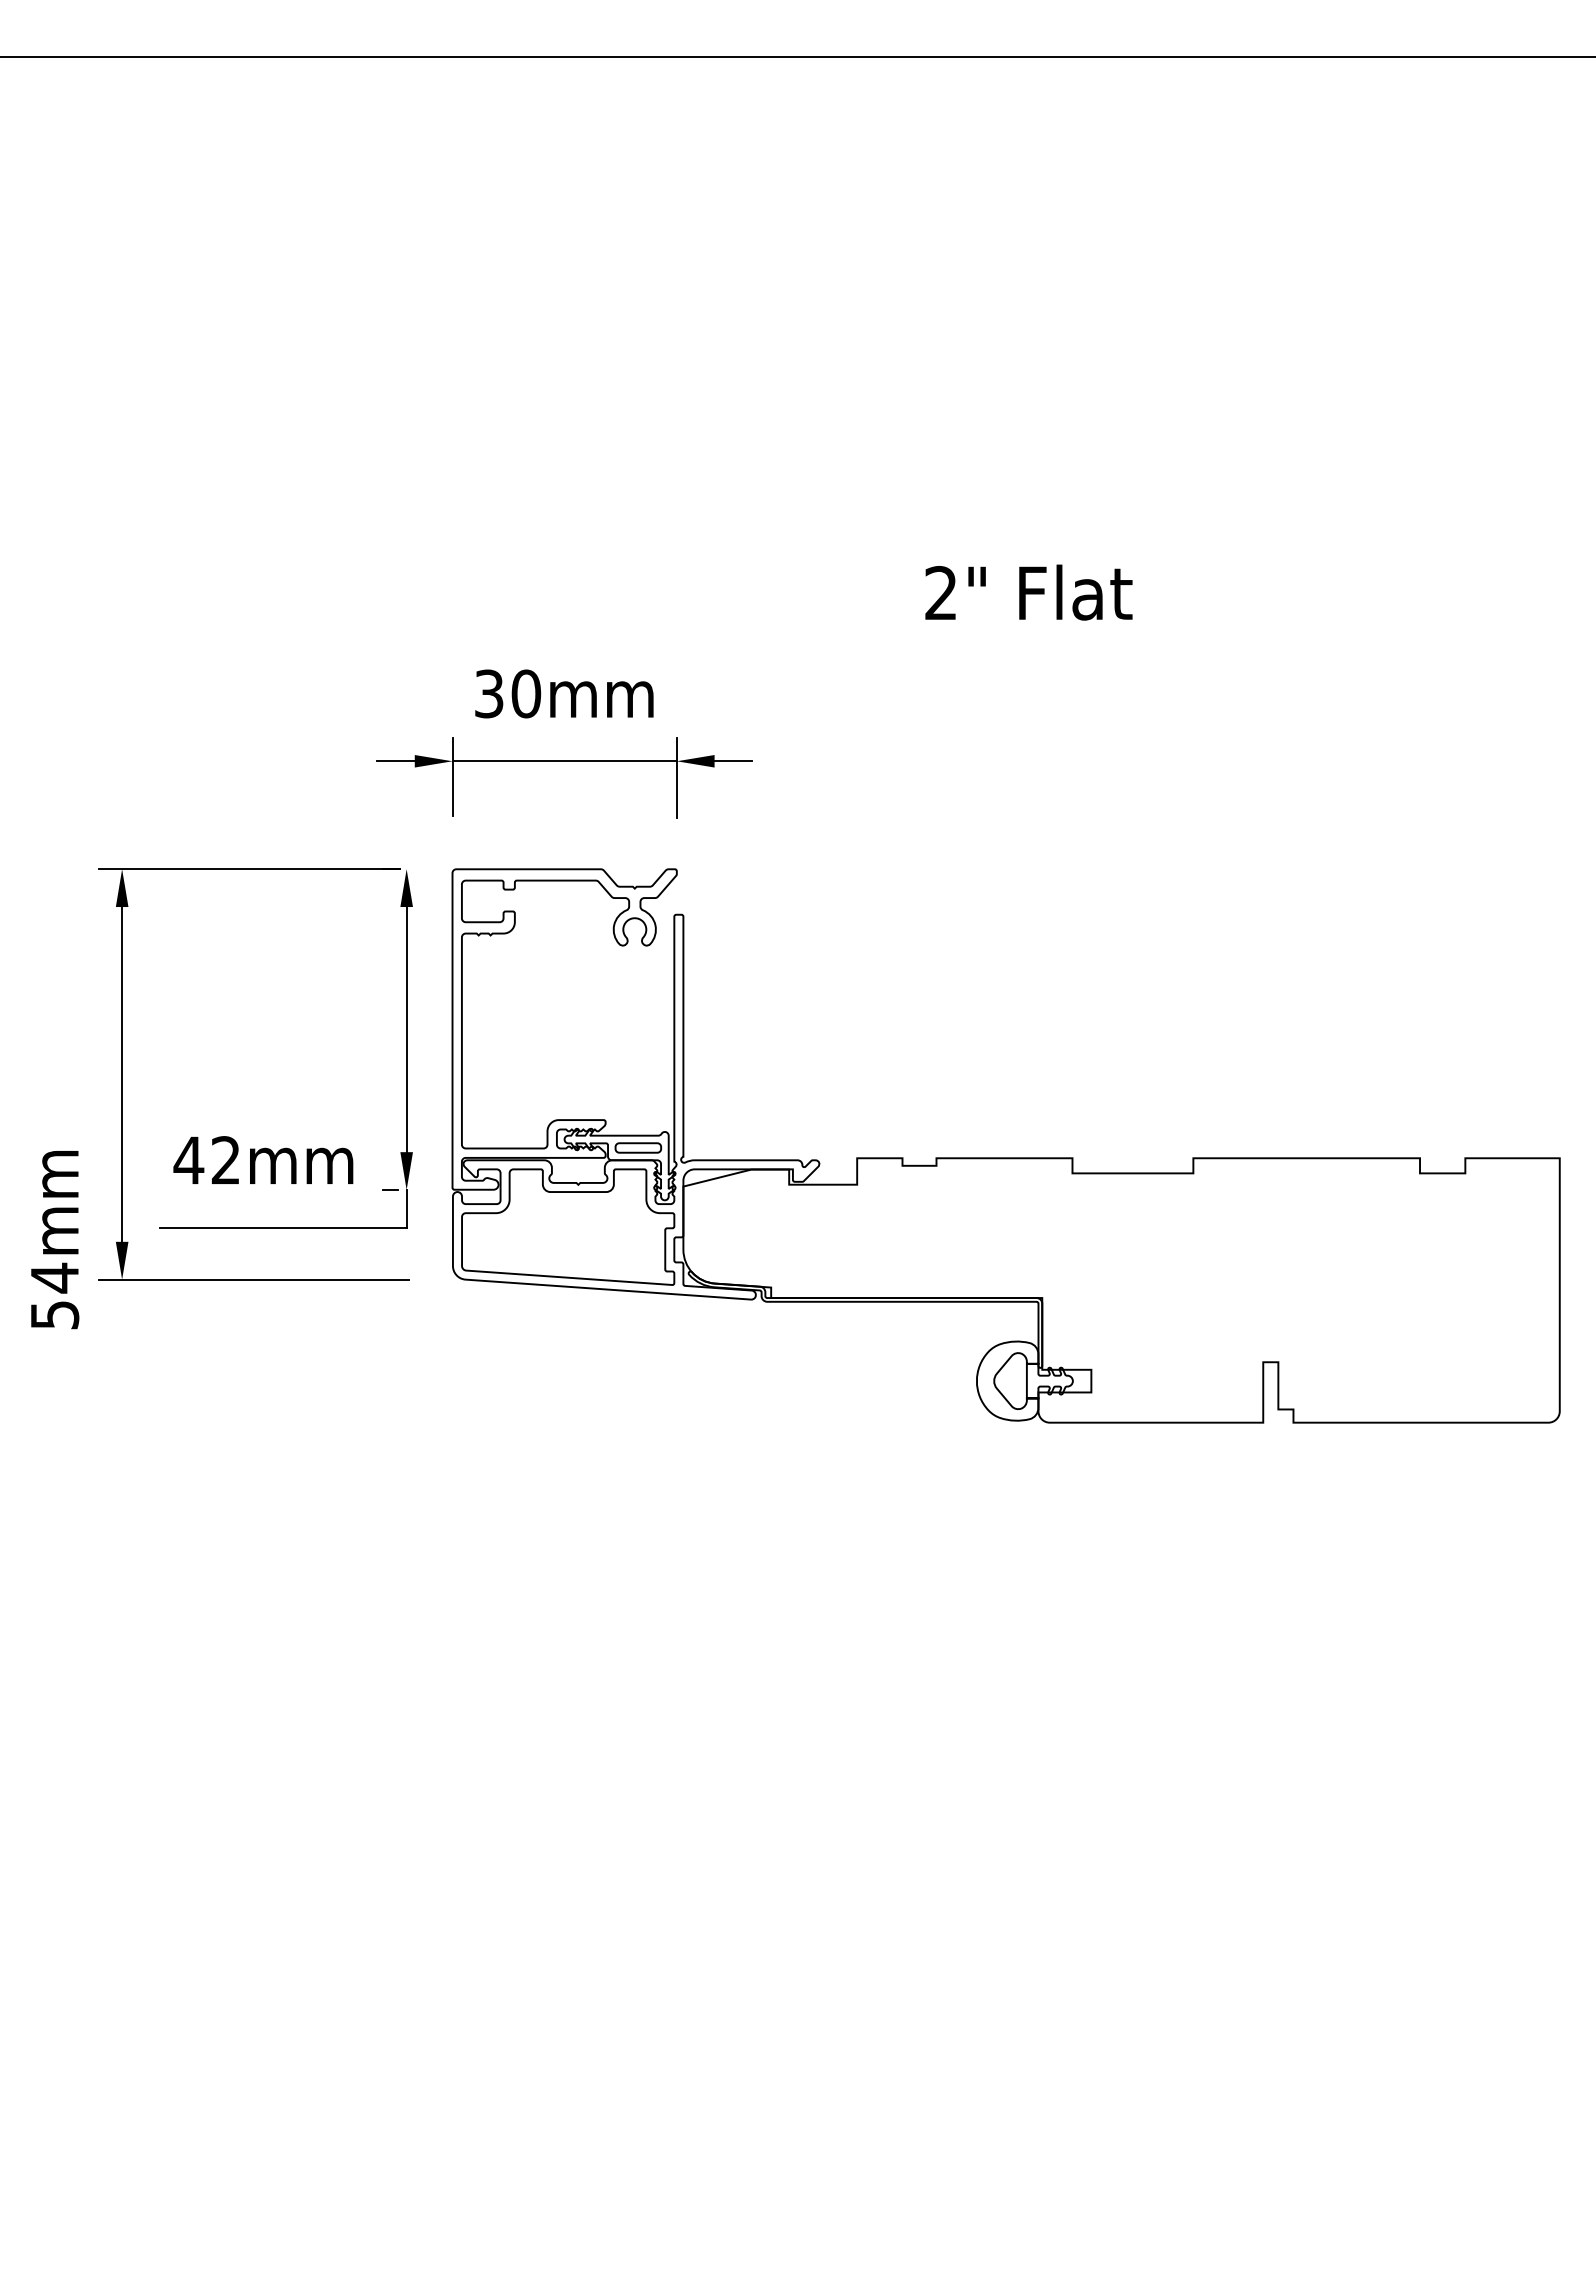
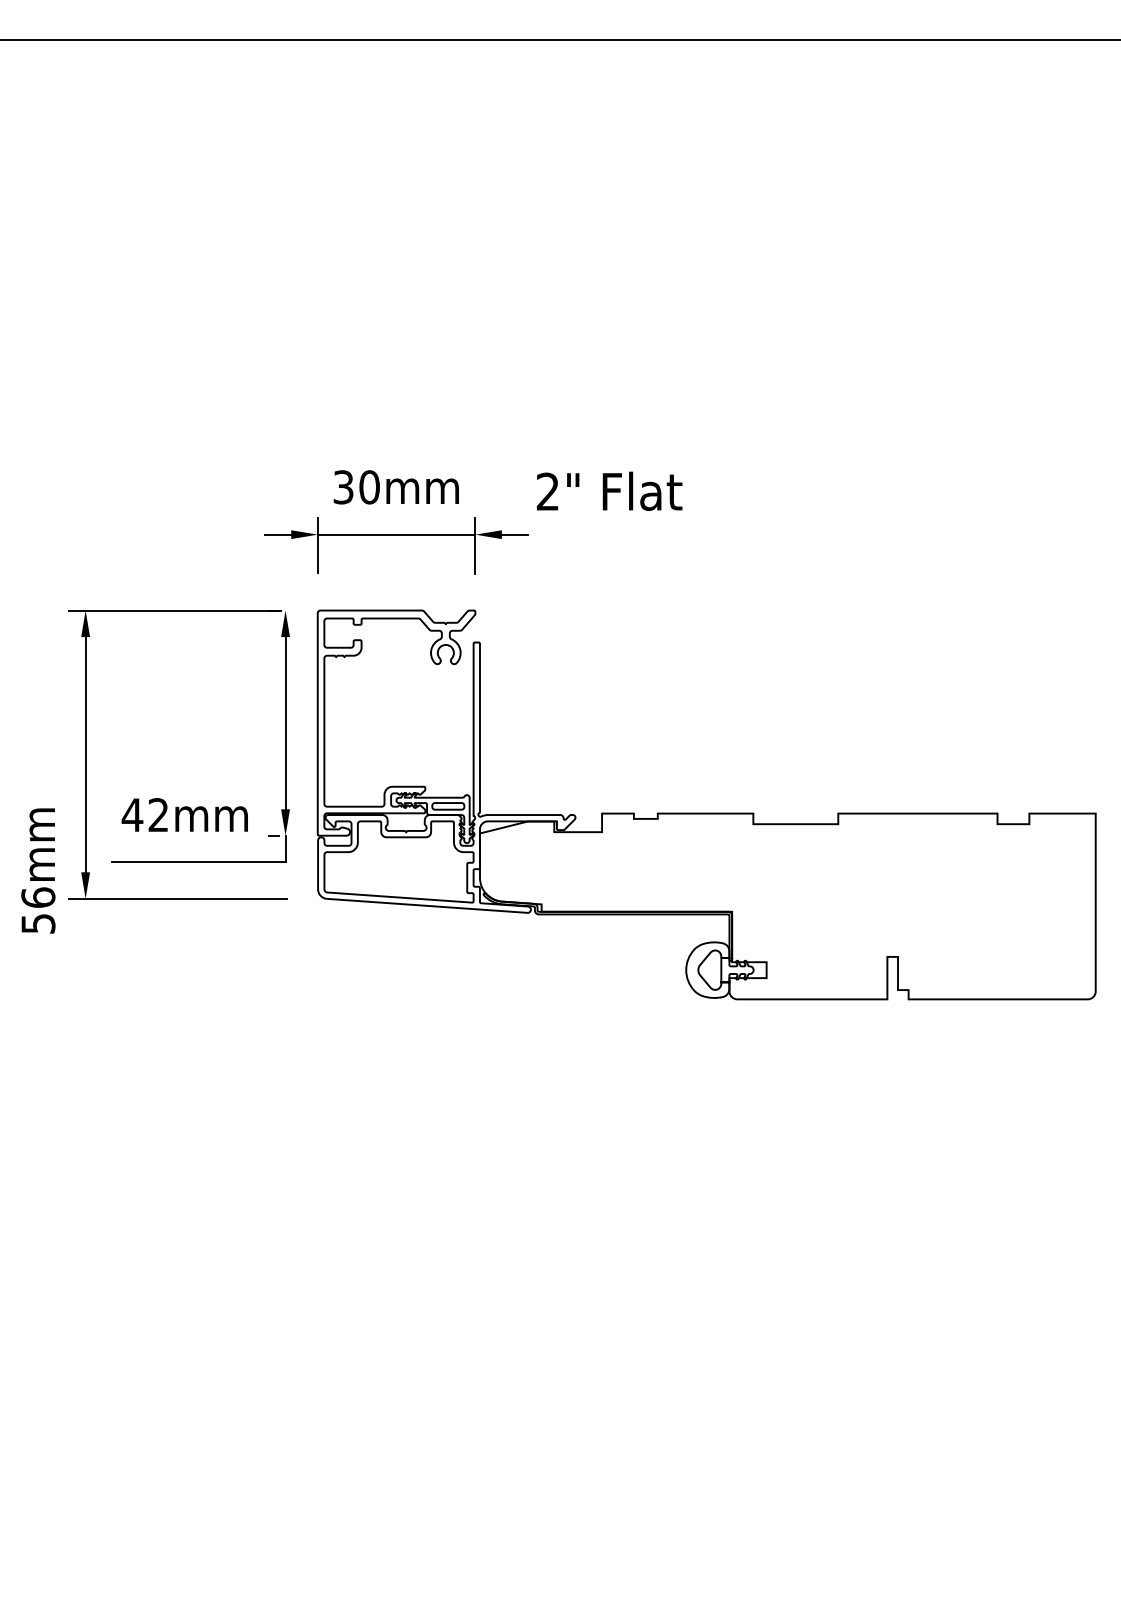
text: (1028, 592) -> (609, 491), moved
text: (54, 1277) -> (38, 897), 54mm -> 56mm

